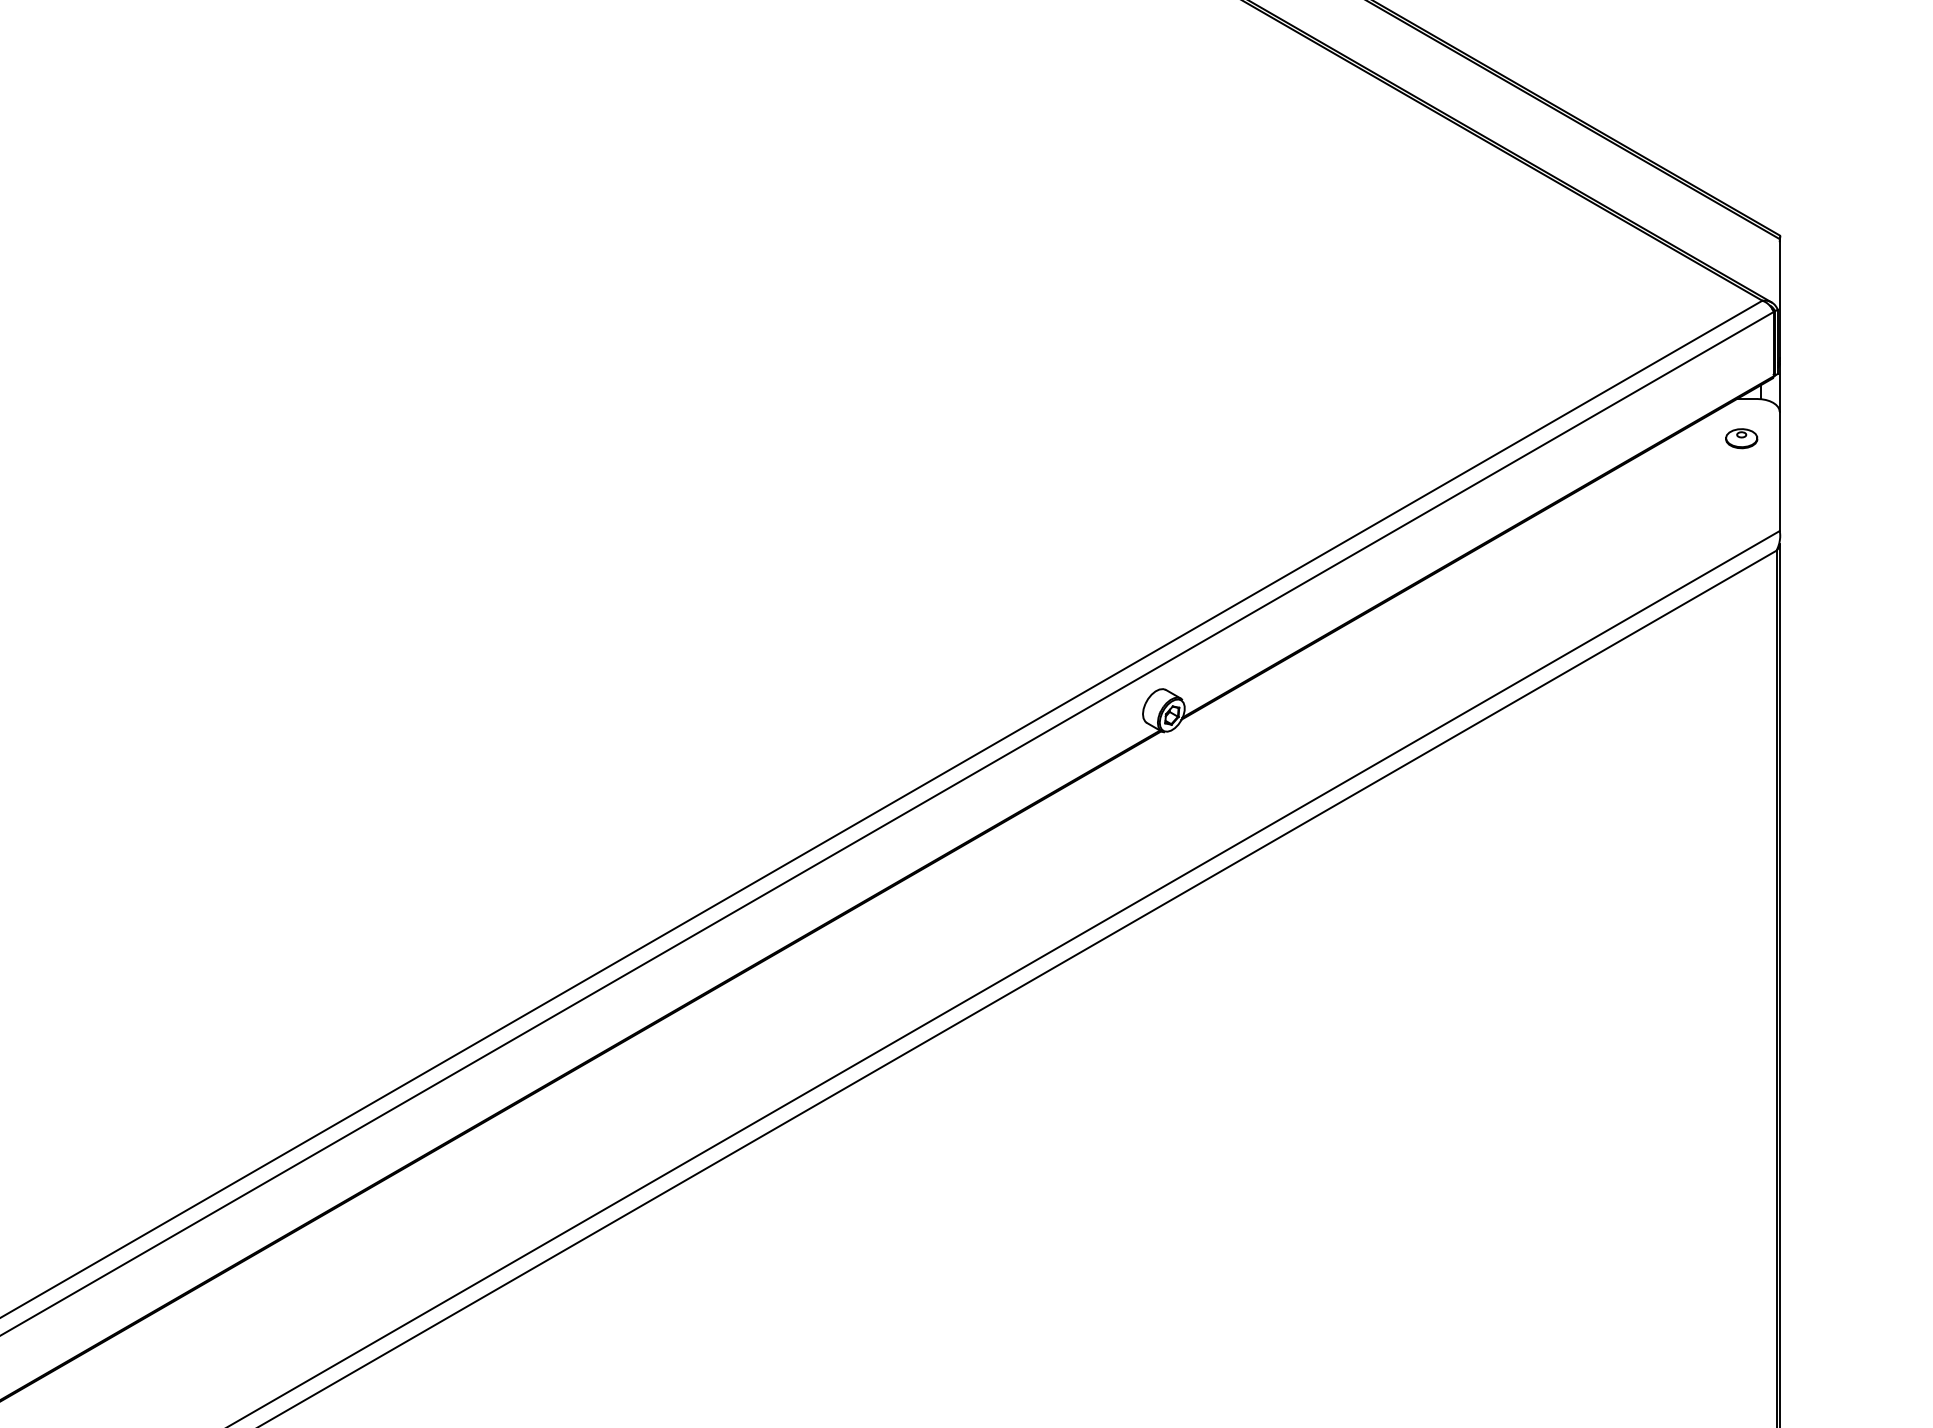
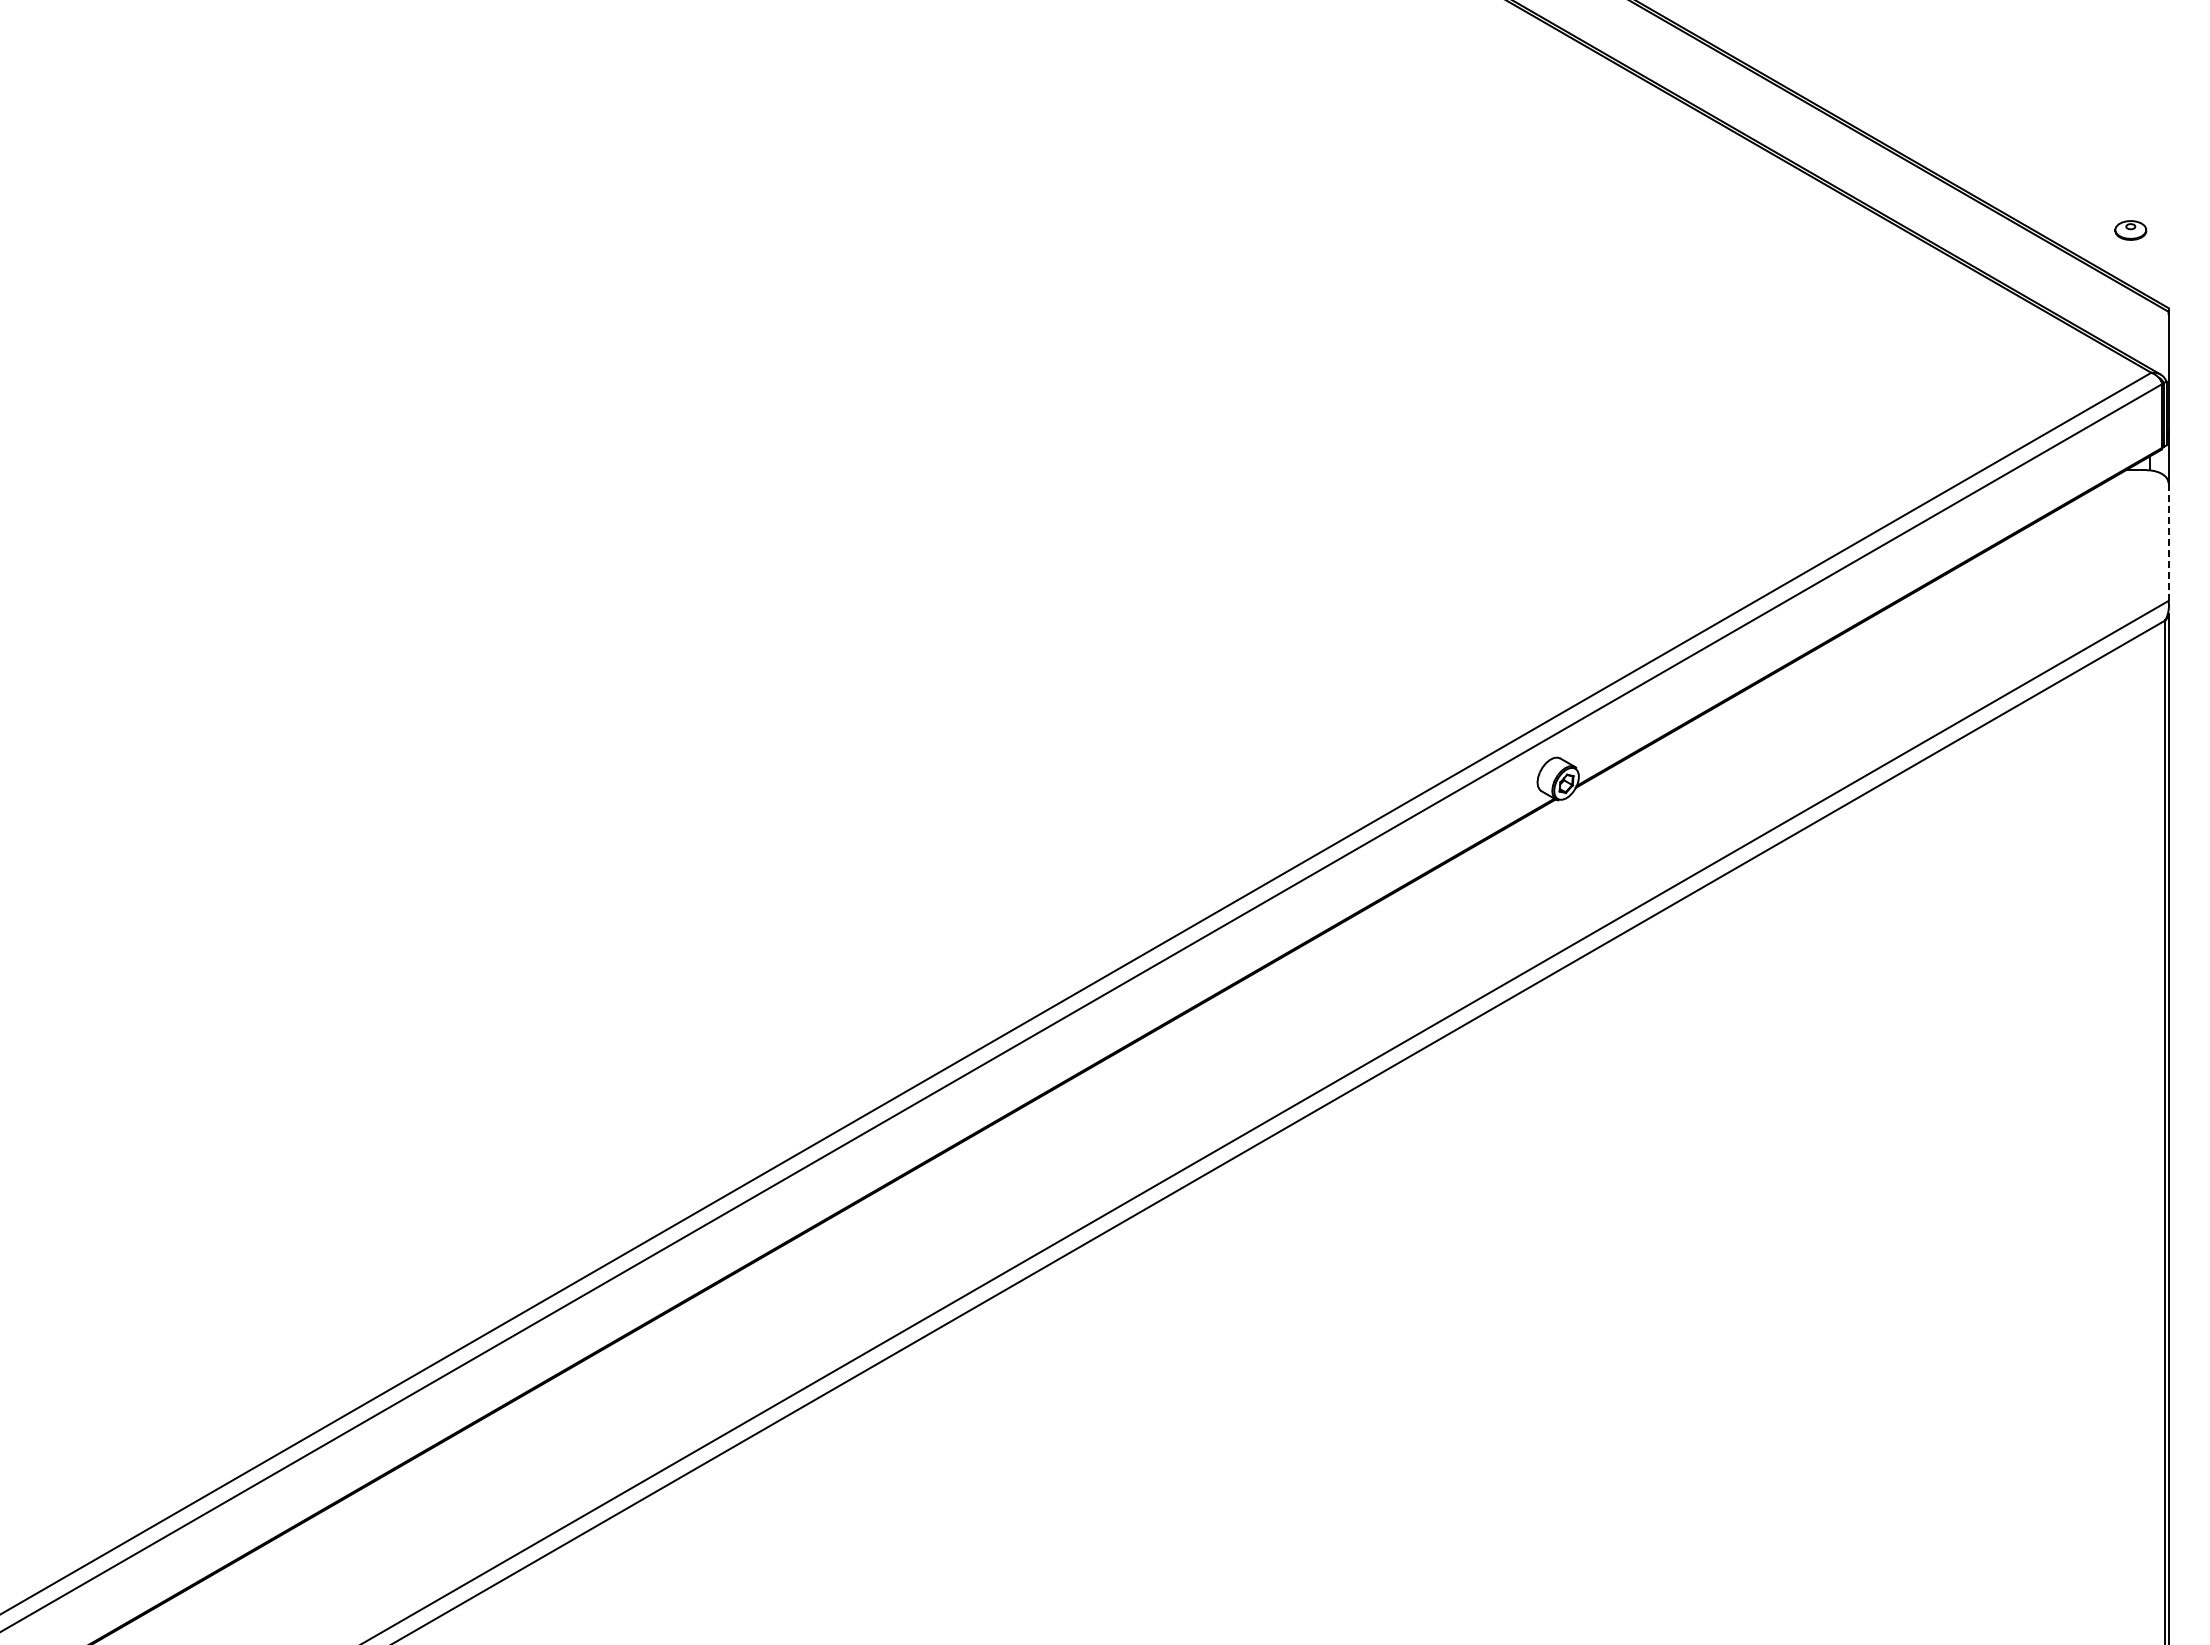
part: (1741, 438) -> (2130, 230), moved
line: (1779, 472) -> (2168, 542), solid -> dashed

